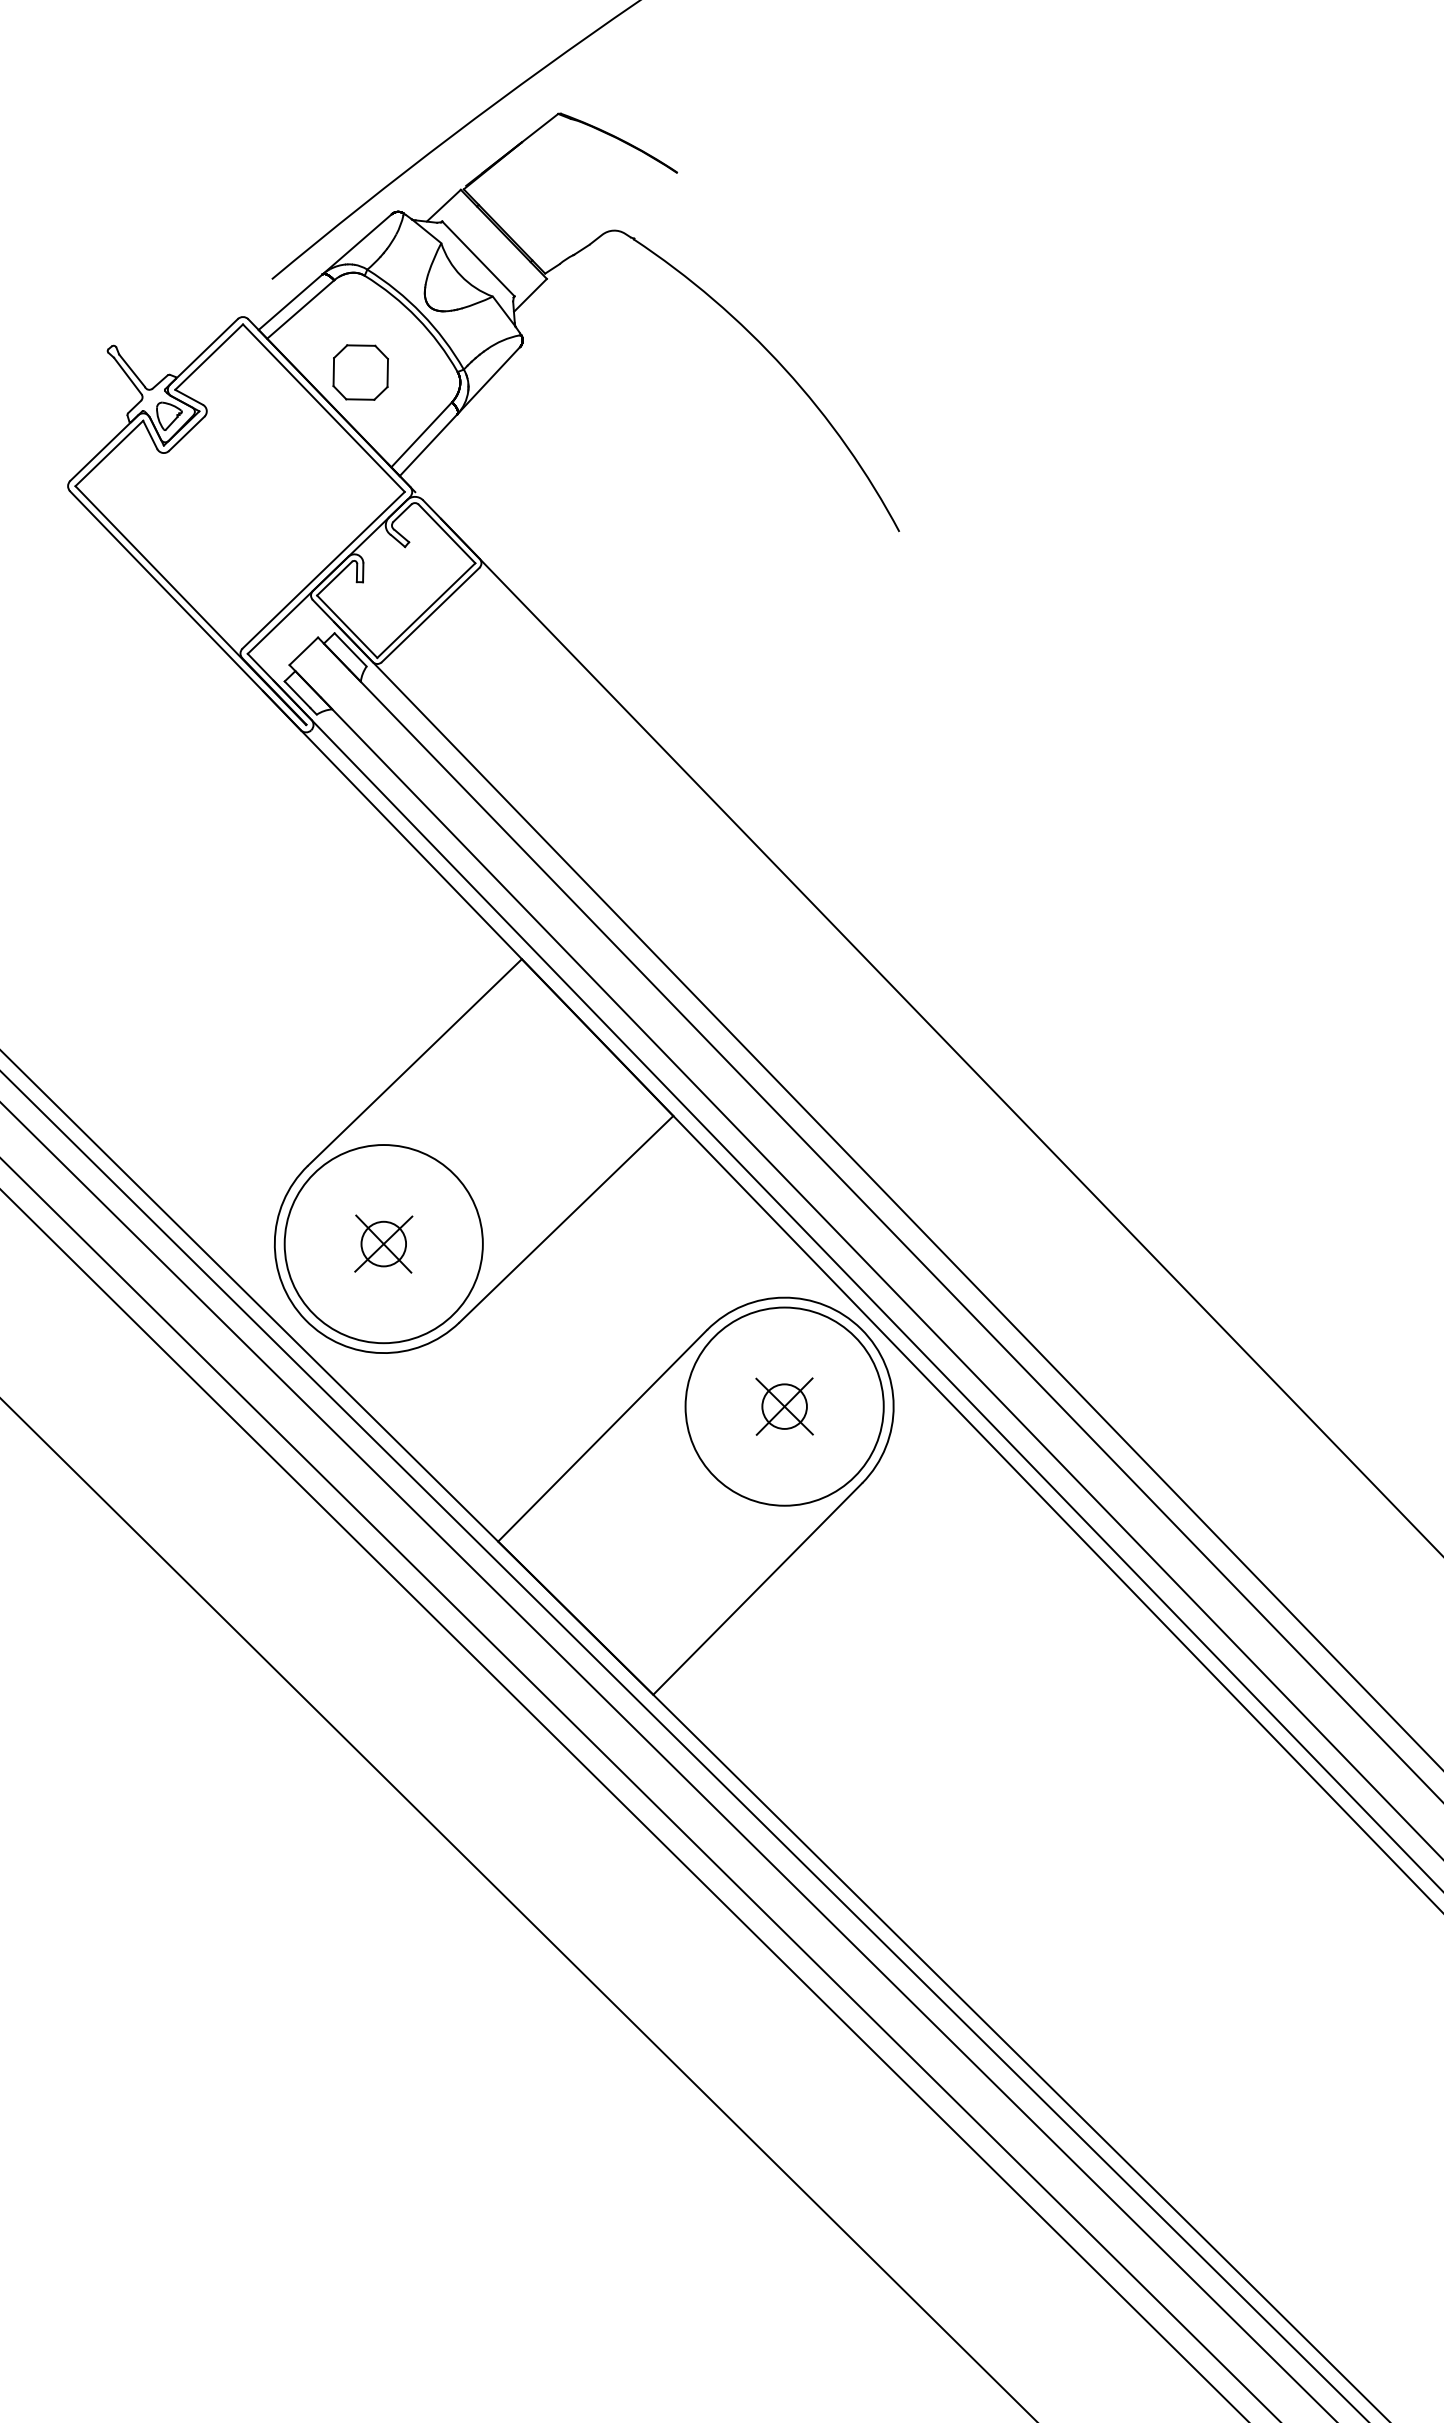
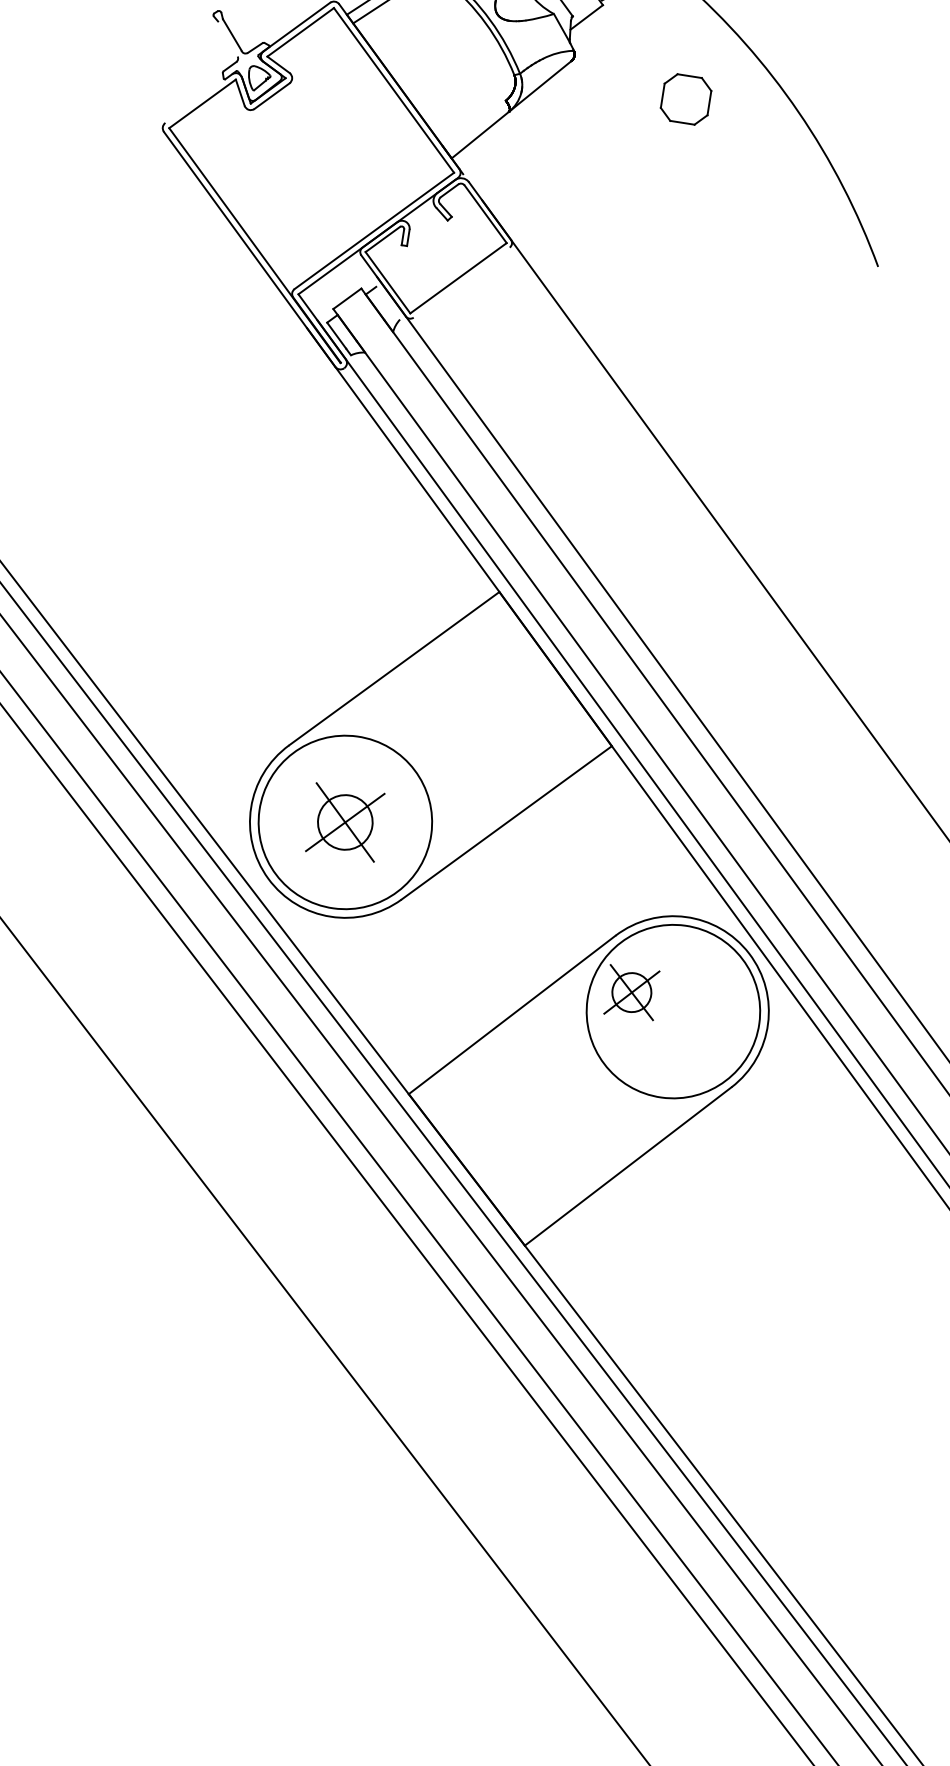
part: (360, 372) -> (685, 99), moved
line: (127, 375) -> (227, 38), removed
line: (421, 434) -> (475, 124), removed
line: (104, 447) -> (199, 98), removed
line: (430, 614) -> (461, 282), removed
line: (350, 649) -> (388, 302), removed
part: (383, 1243) -> (345, 821), size x1.4
part: (784, 1406) -> (631, 992), moved

